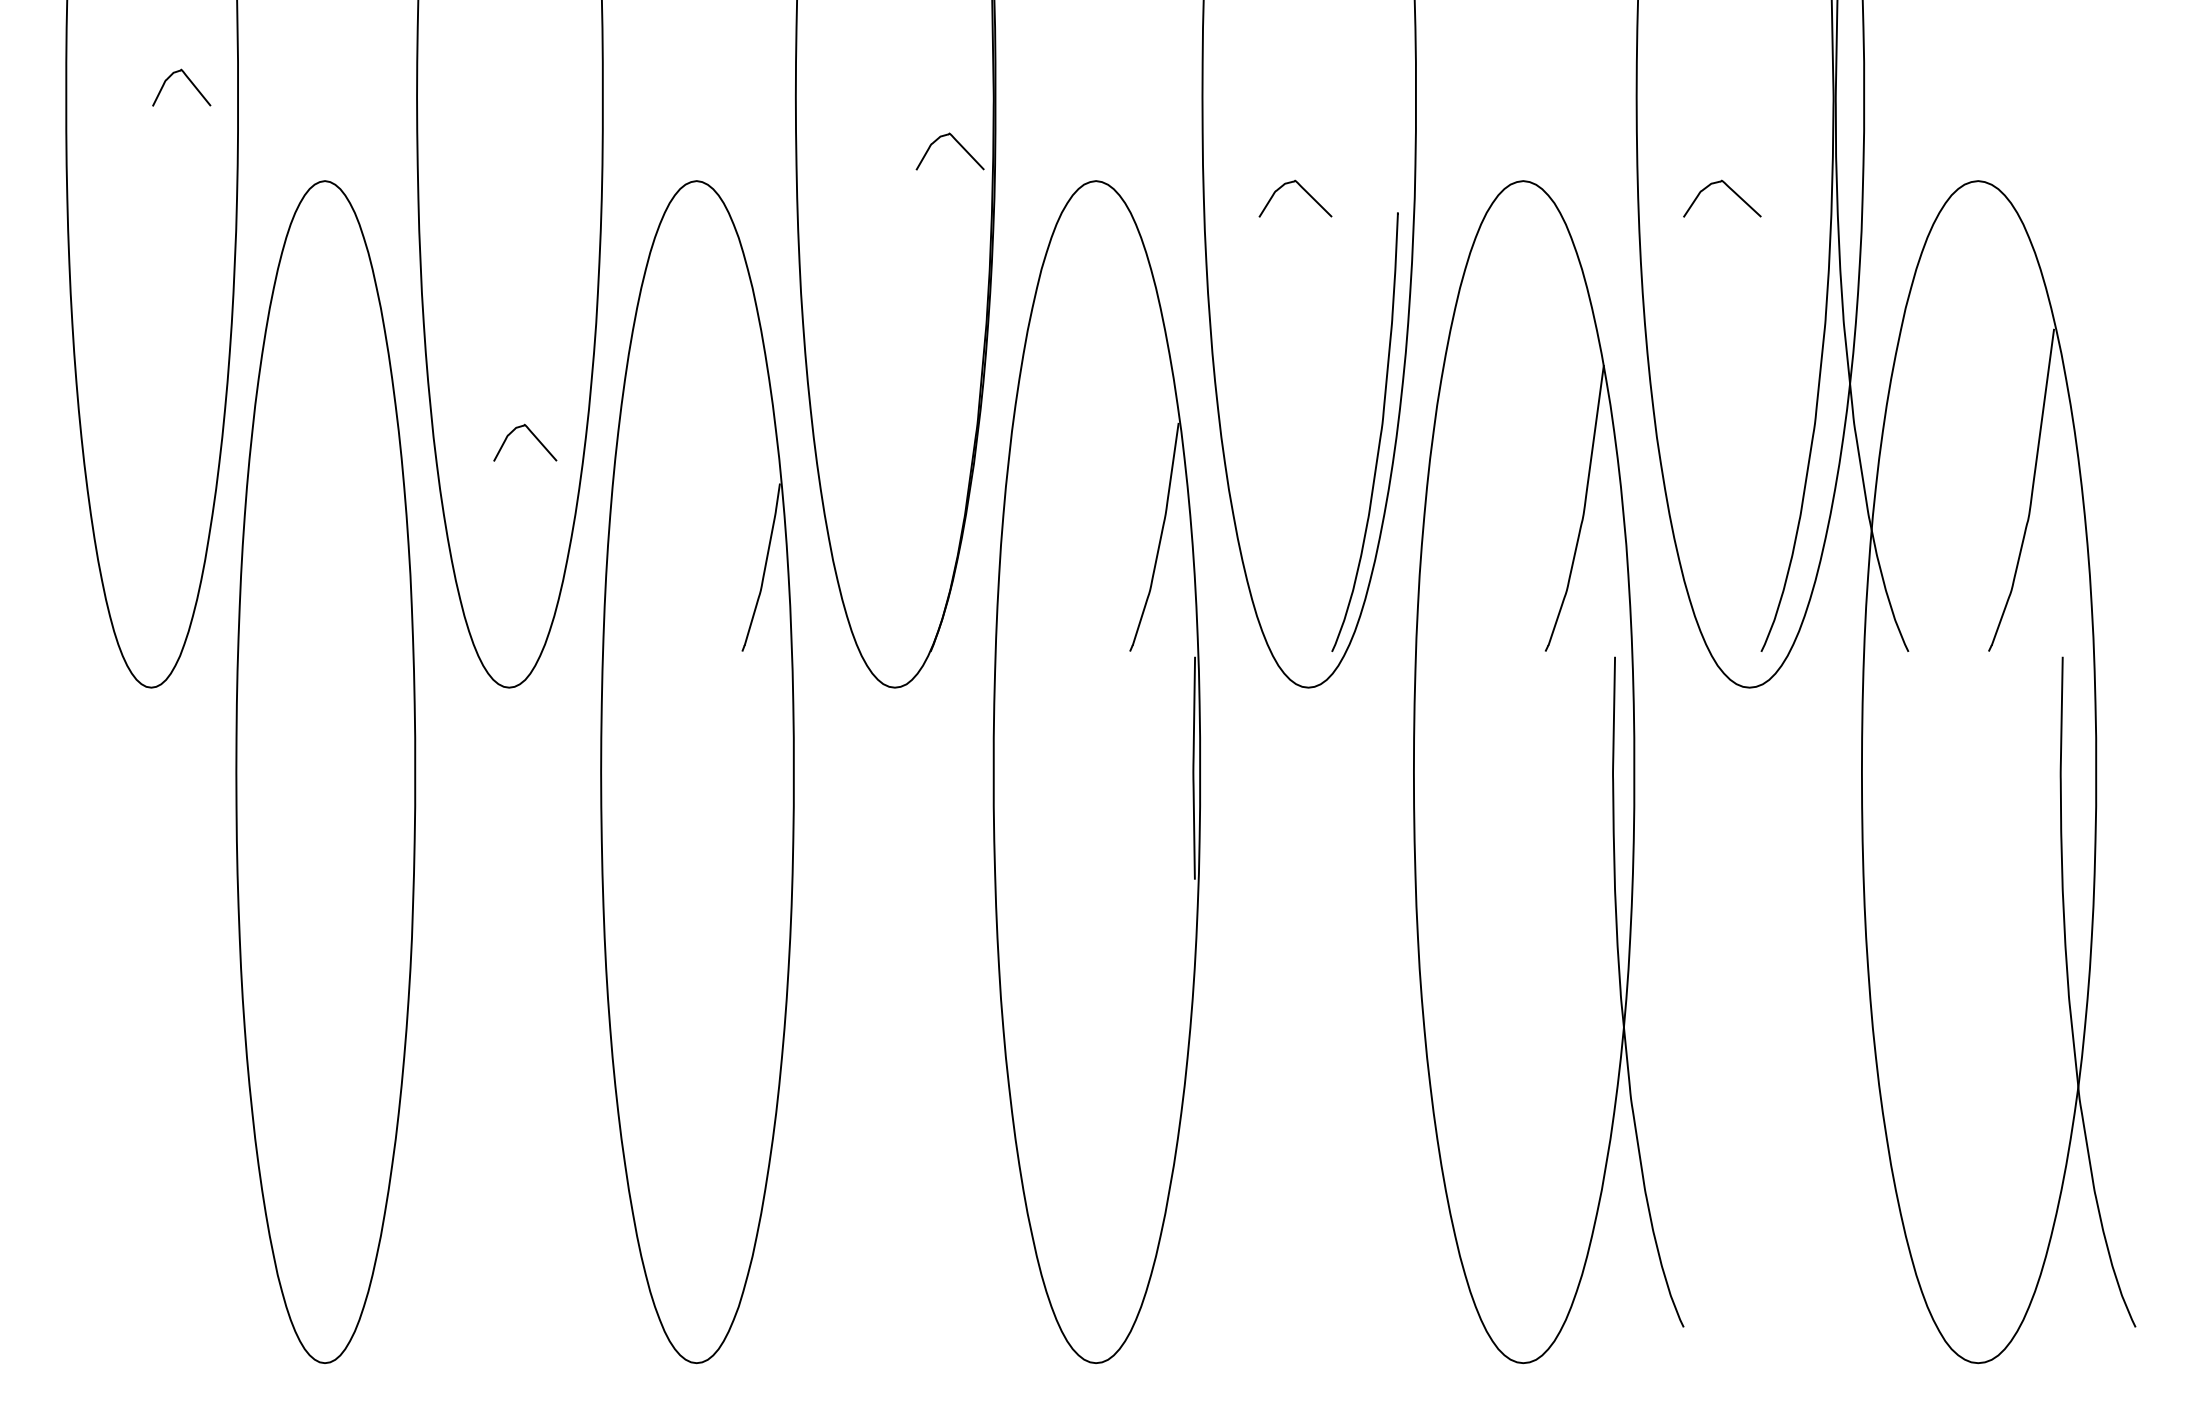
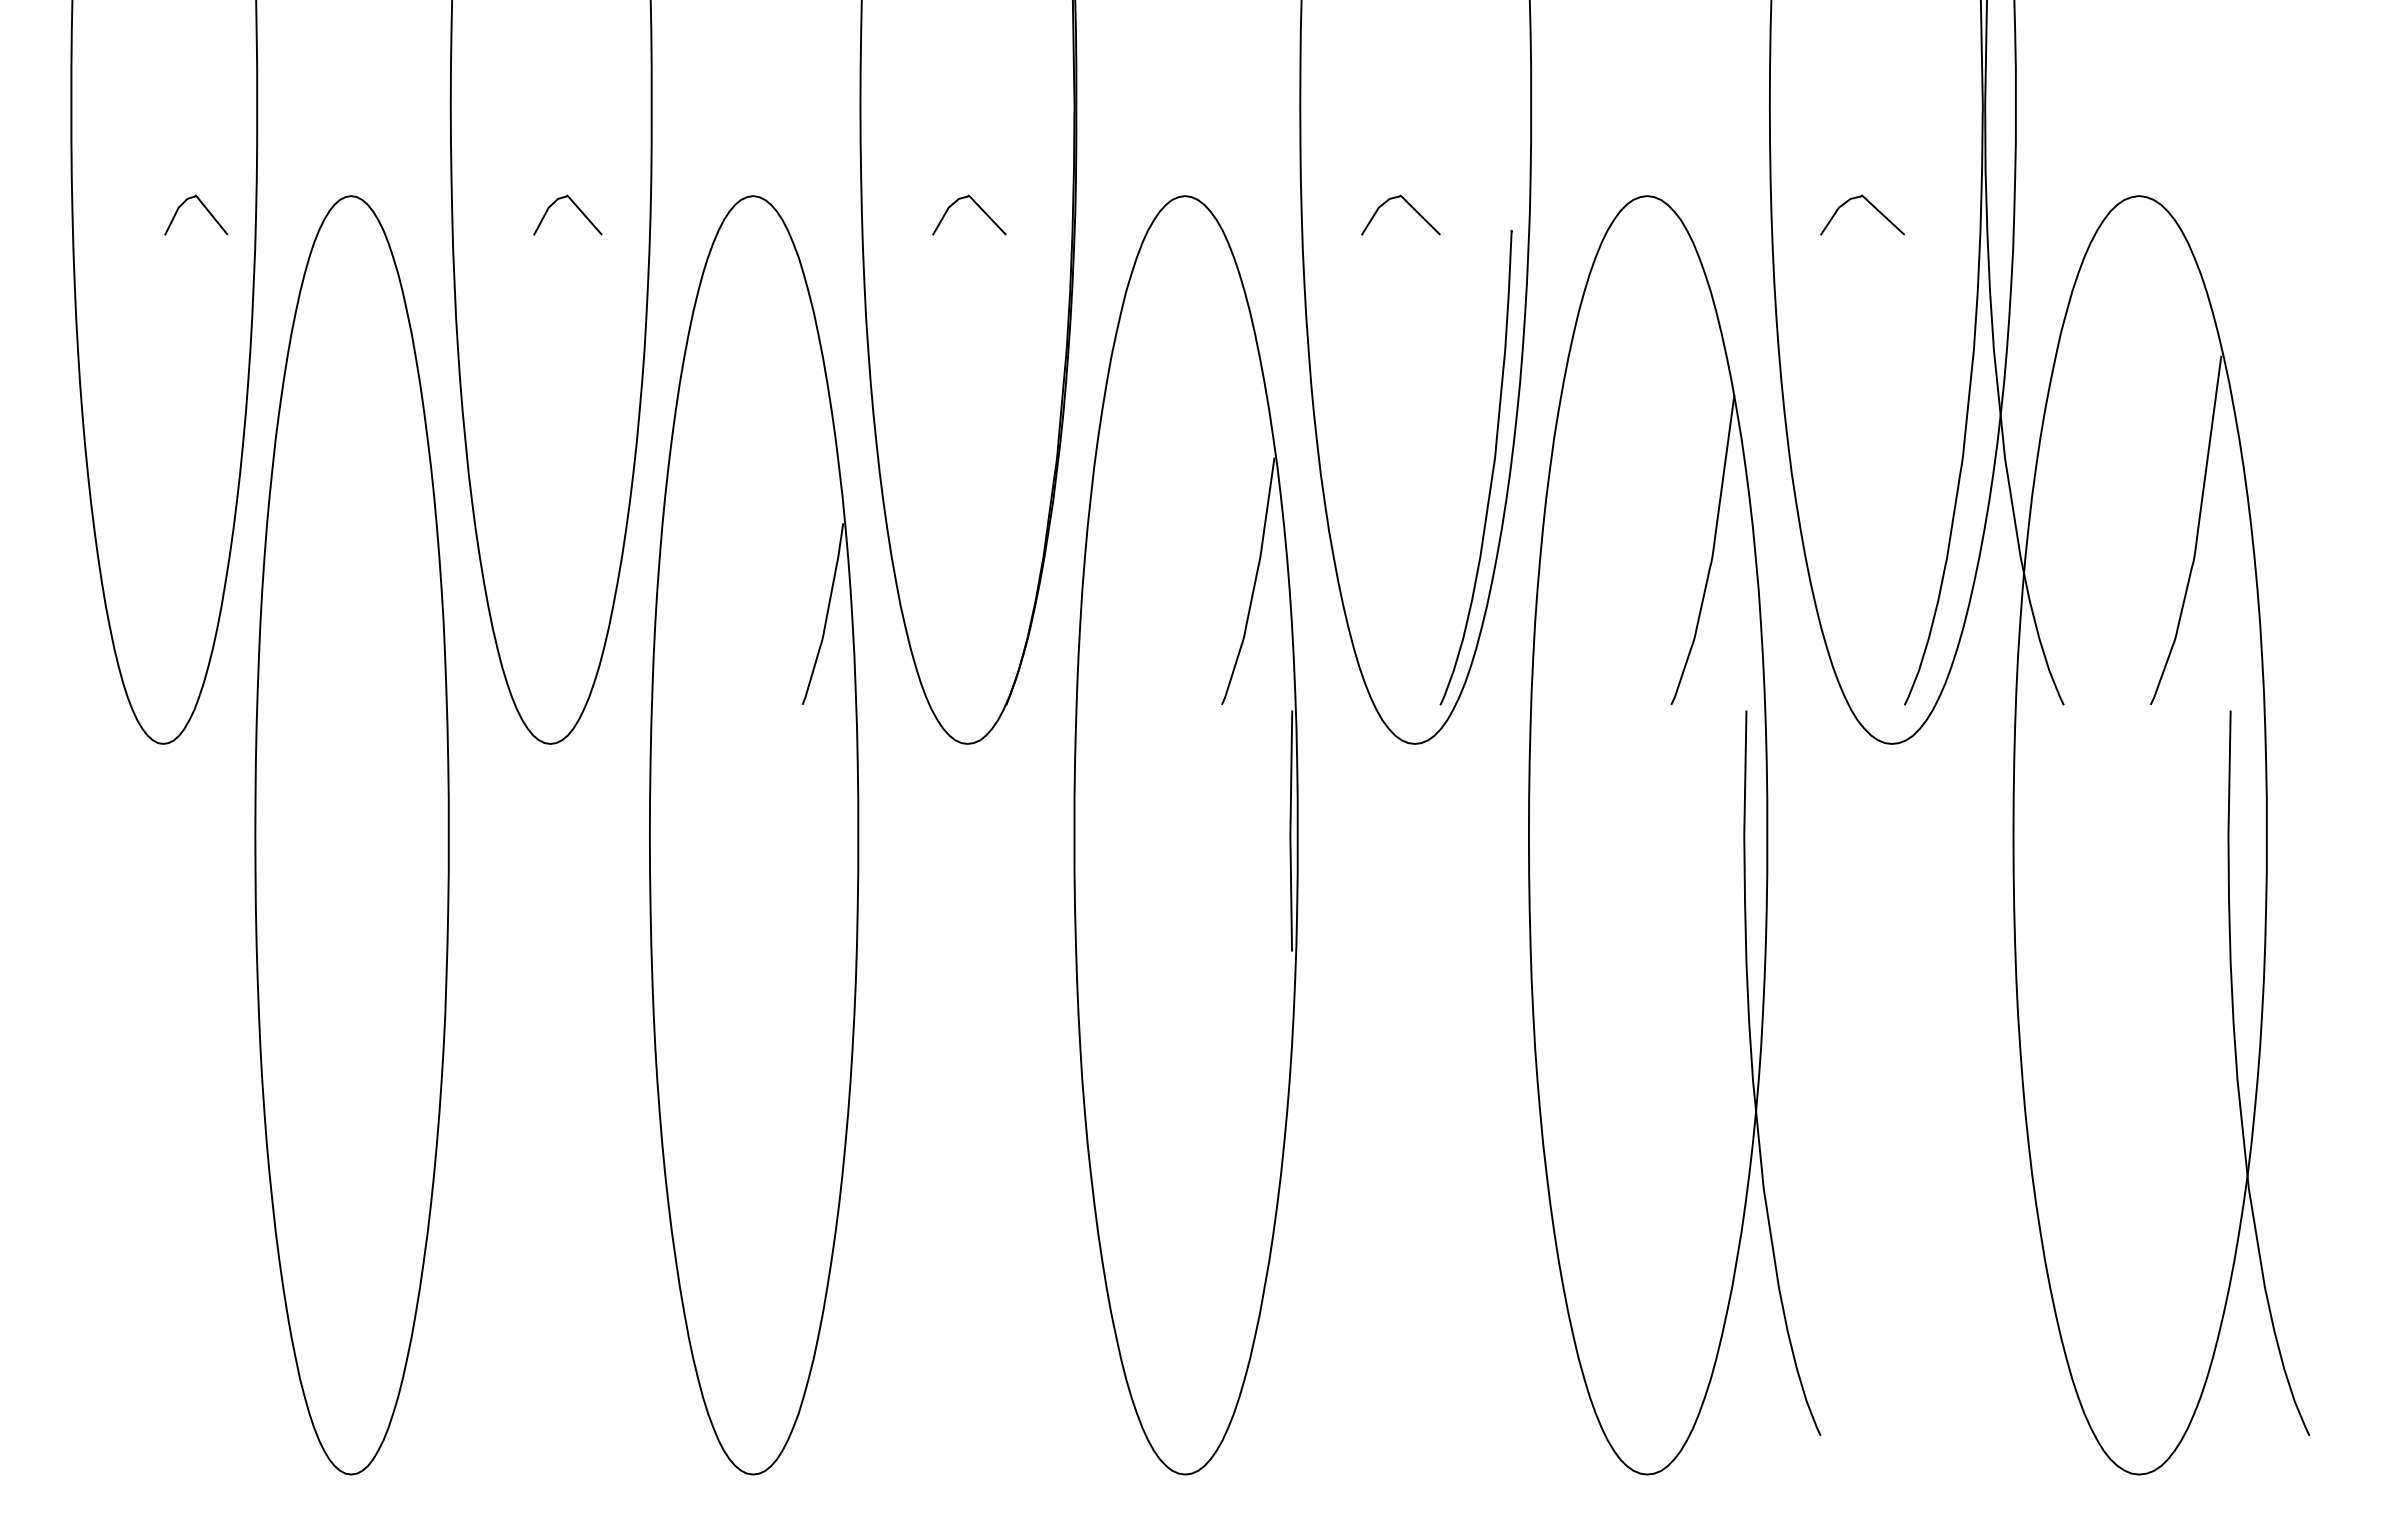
curve: (188, 79) -> (203, 206), moved
curve: (957, 143) -> (977, 206), moved
curve: (532, 434) -> (575, 206), moved

